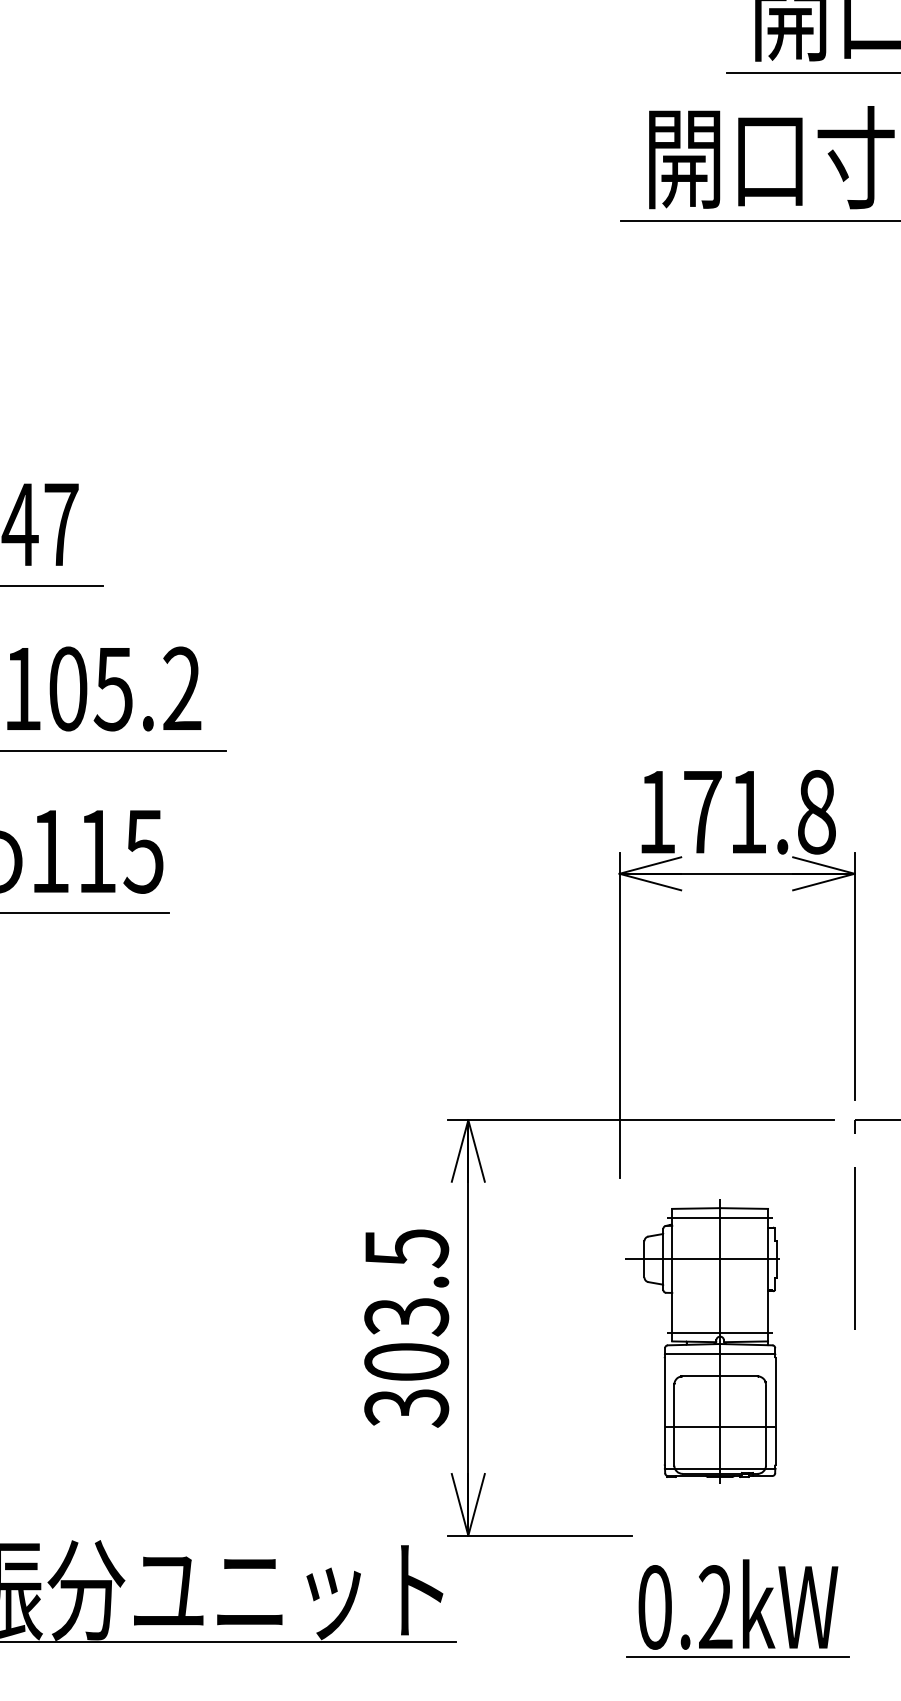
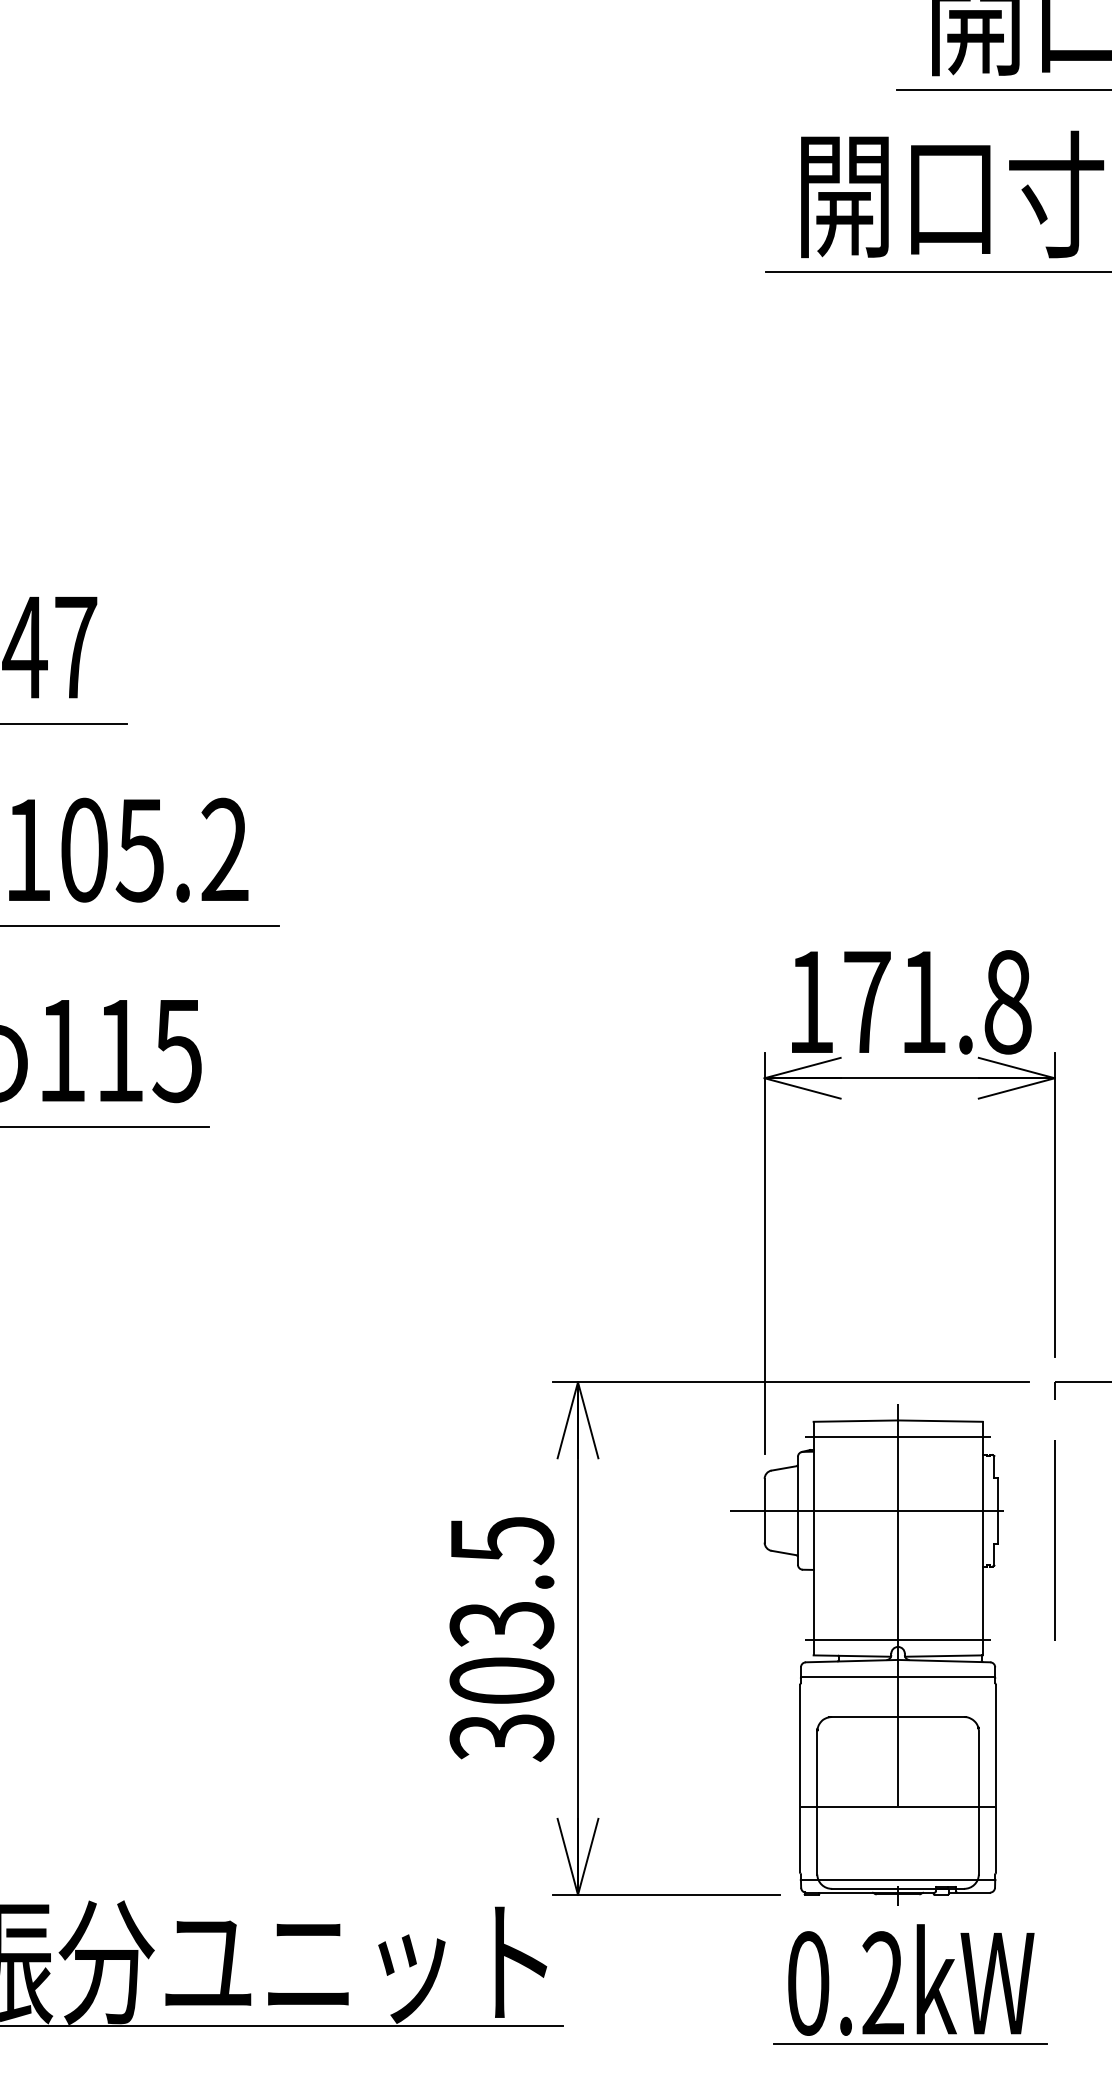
part: (702, 1340) -> (866, 1654), size x1.43

